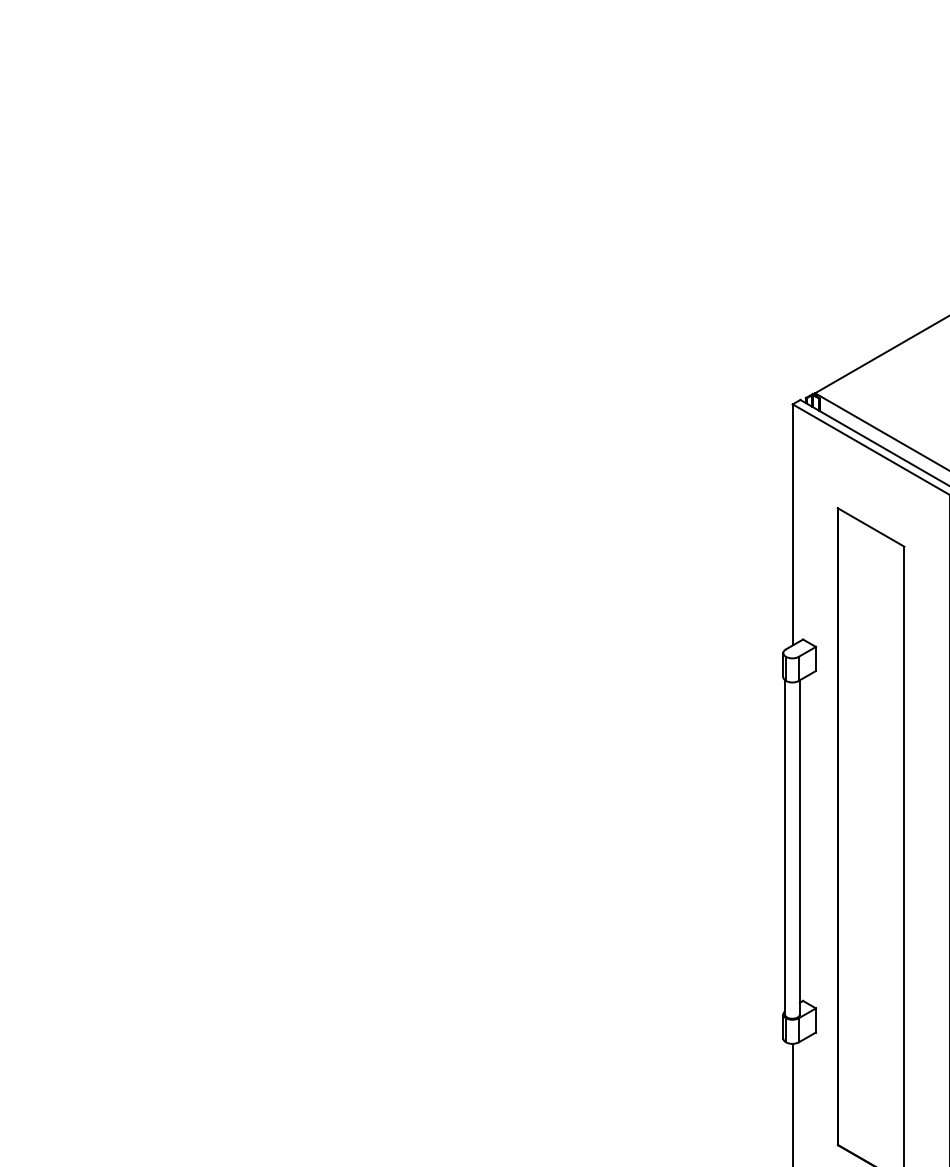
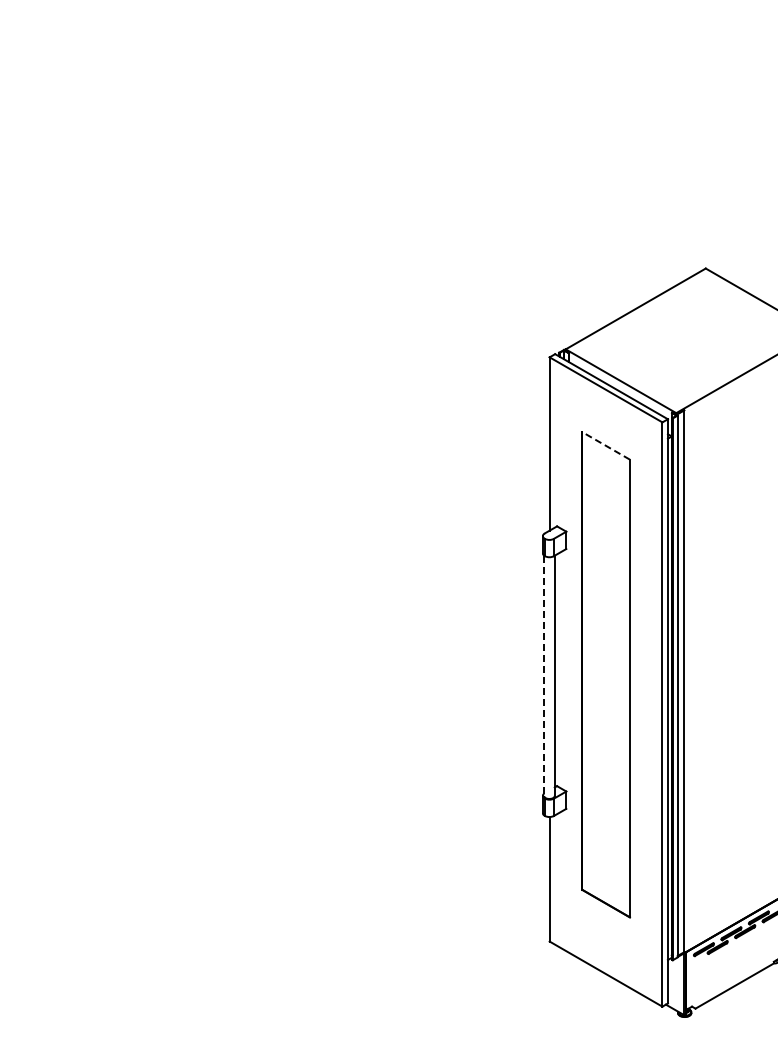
line: (871, 527) -> (606, 445), solid -> dashed
line: (785, 848) -> (544, 676), solid -> dashed

